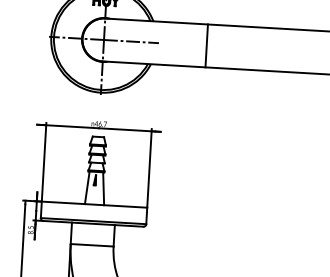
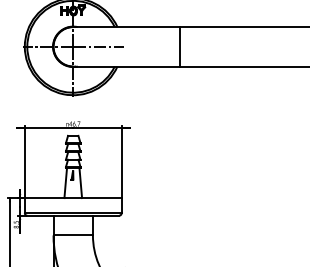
line: (206, 45) -> (179, 46), moved

